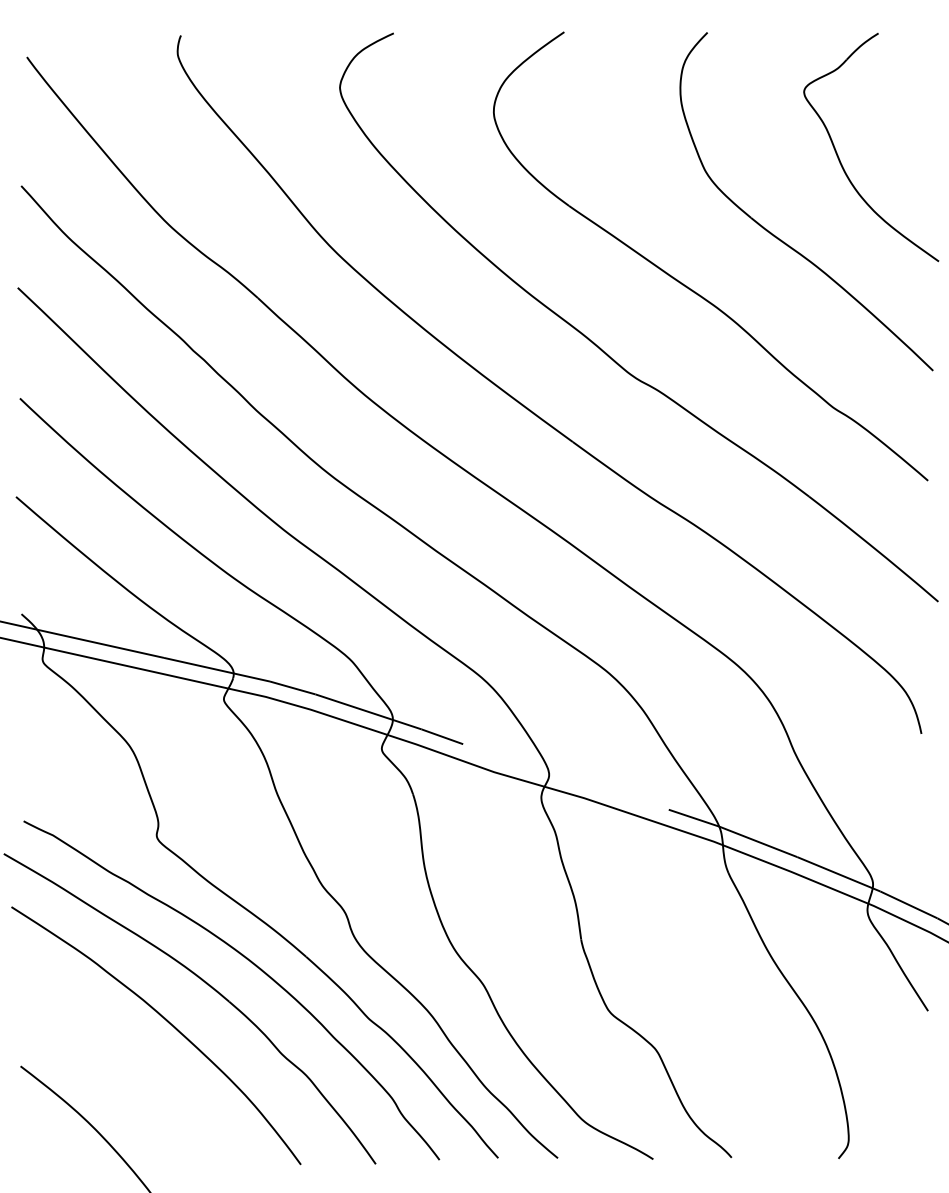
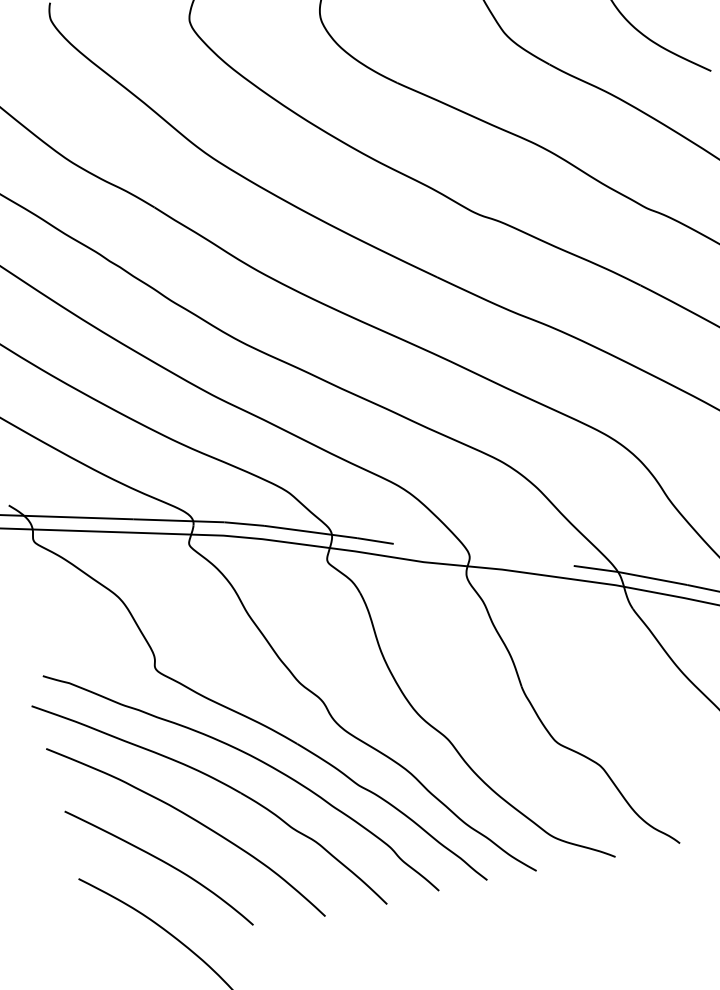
curve: (121, 1064) -> (161, 861), added

